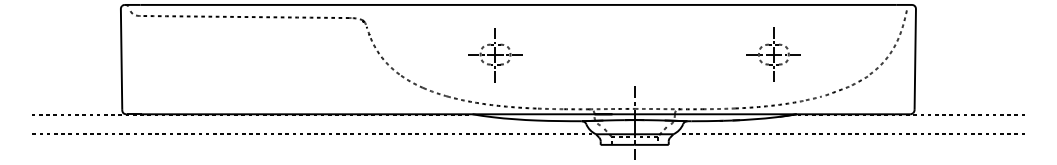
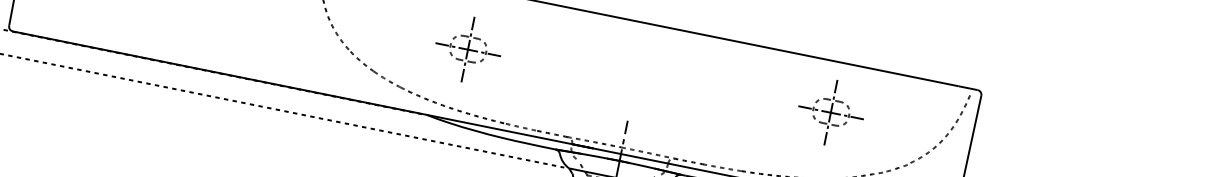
part: (773, 54) -> (830, 112), moved

